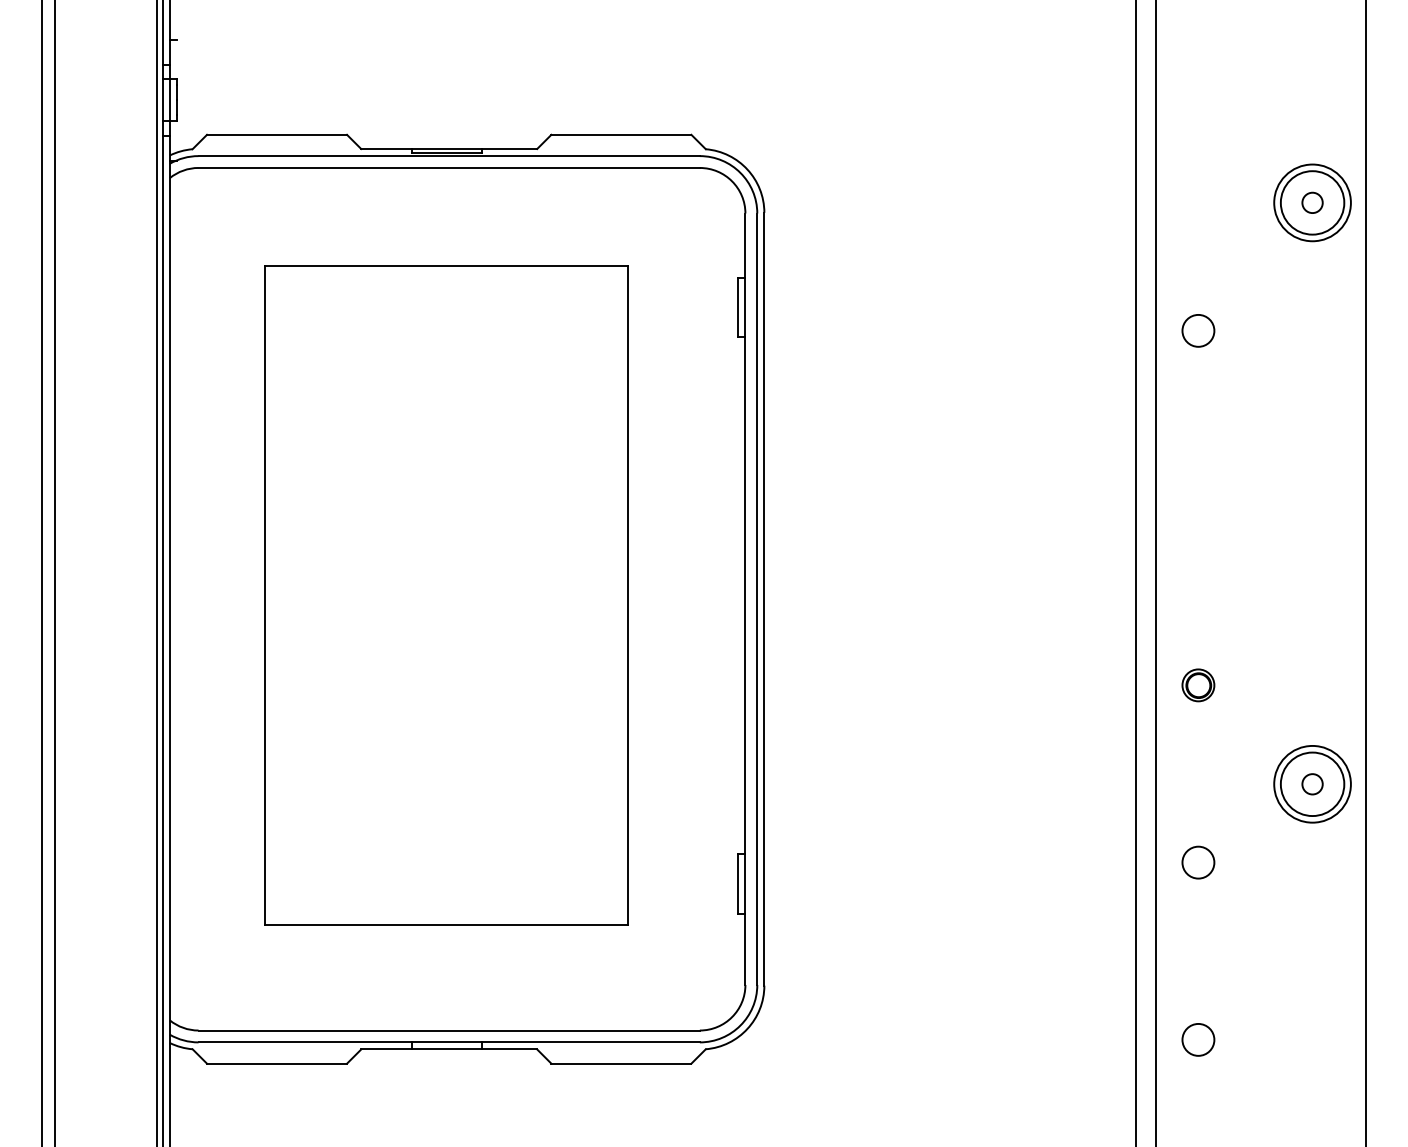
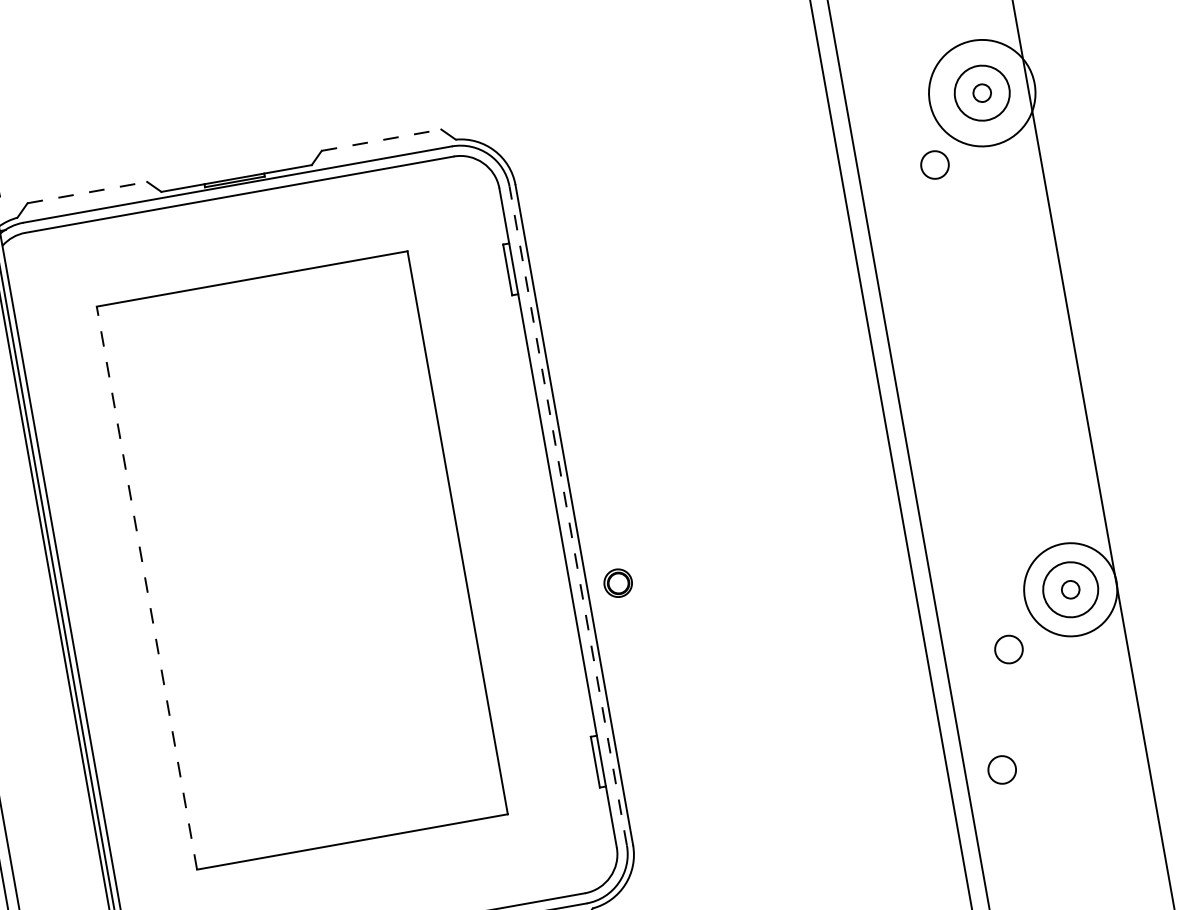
line: (277, 134) -> (87, 192), solid -> dashed
line: (621, 134) -> (381, 139), solid -> dashed
circle: (1312, 202) -> (982, 92), size x1.6
circle: (1198, 330) -> (935, 164), moved
line: (264, 595) -> (146, 587), solid -> dashed
line: (757, 599) -> (568, 516), solid -> dashed
part: (1198, 685) -> (618, 583), moved
circle: (1312, 783) -> (1070, 589), size x1.4
circle: (1198, 862) -> (1009, 649), moved
circle: (1198, 1039) -> (1002, 769), moved

